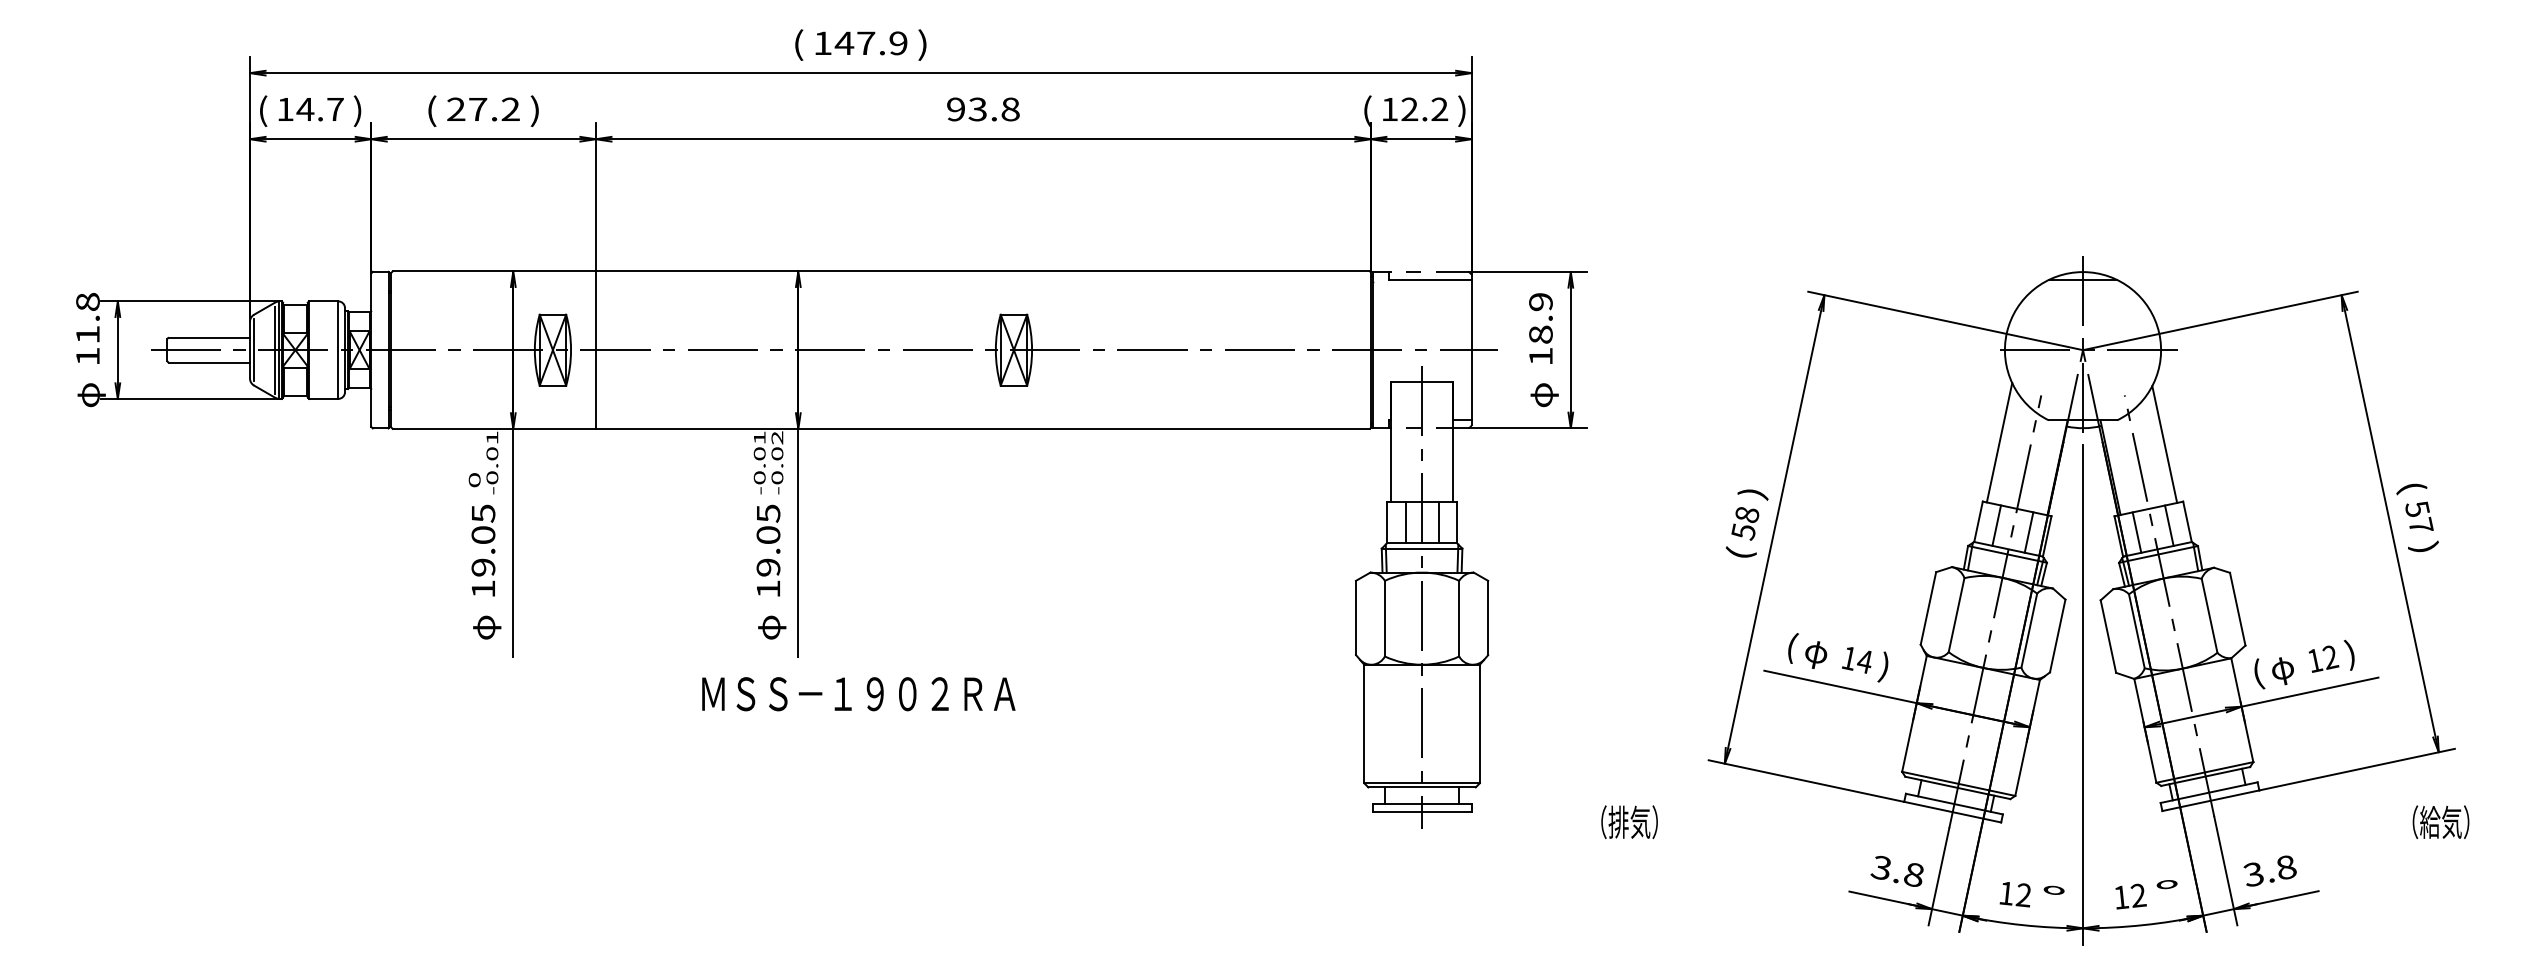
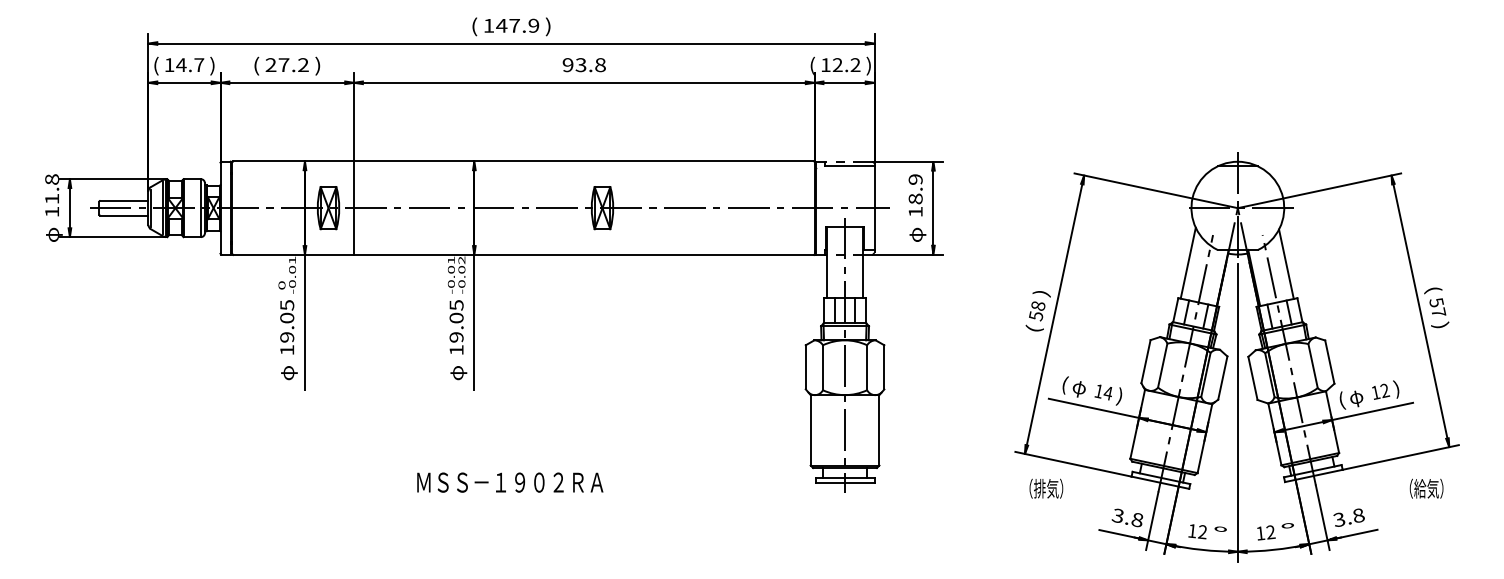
text: (859, 693) -> (510, 482), moved
text: (1629, 821) -> (1046, 488), moved
text: (2440, 821) -> (1426, 488), moved

